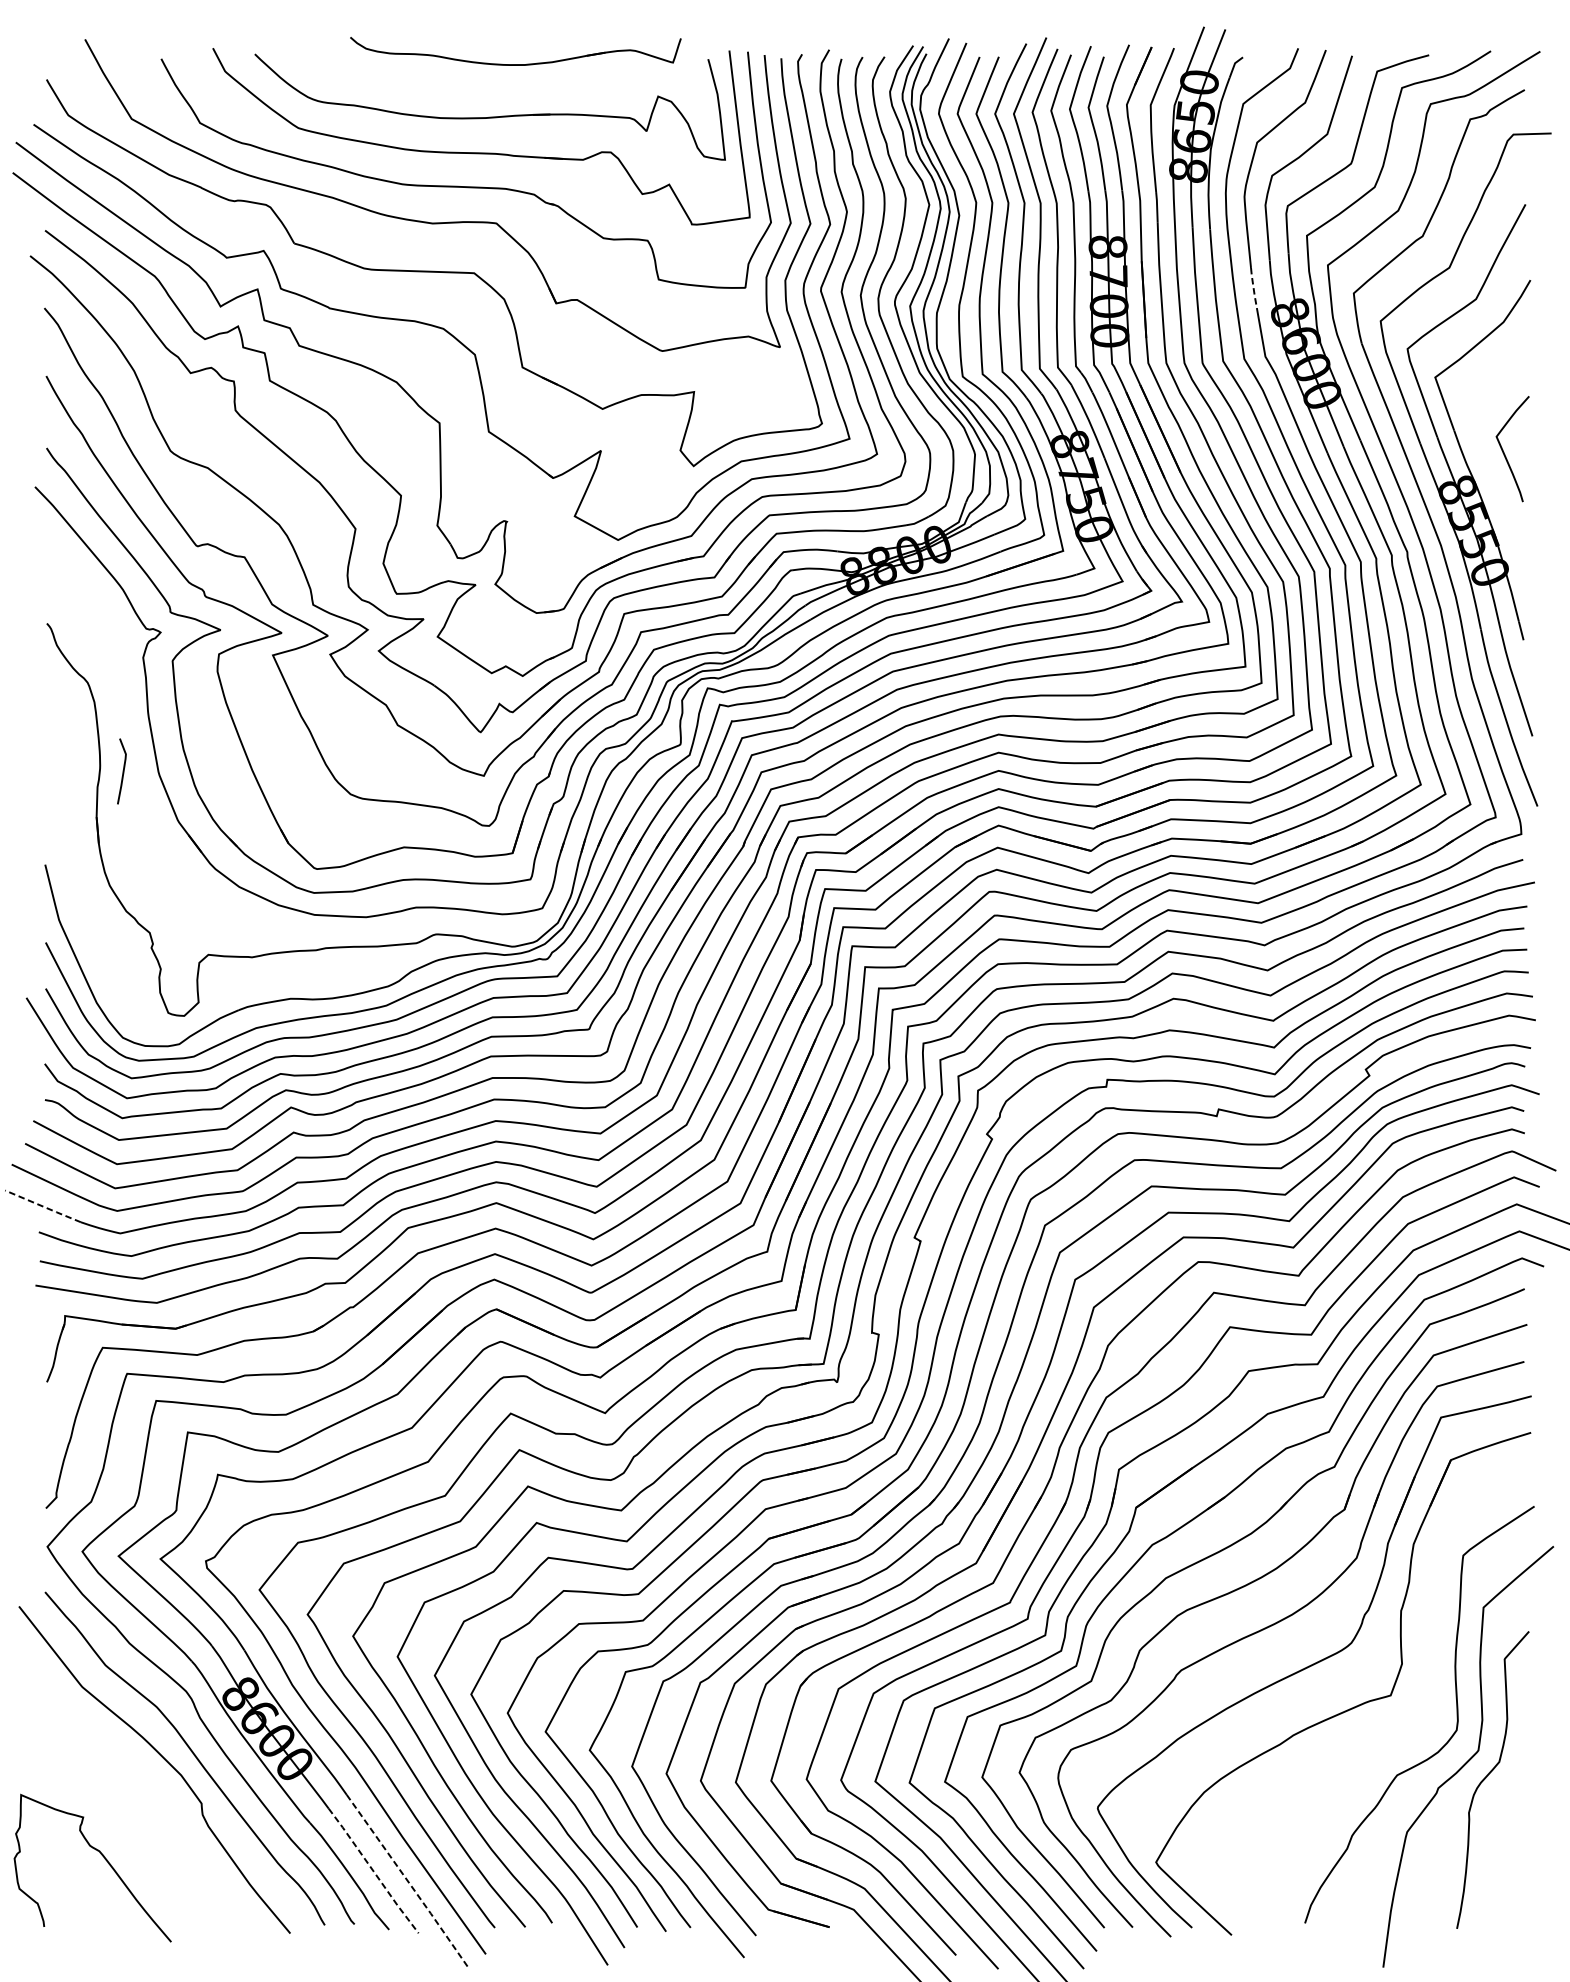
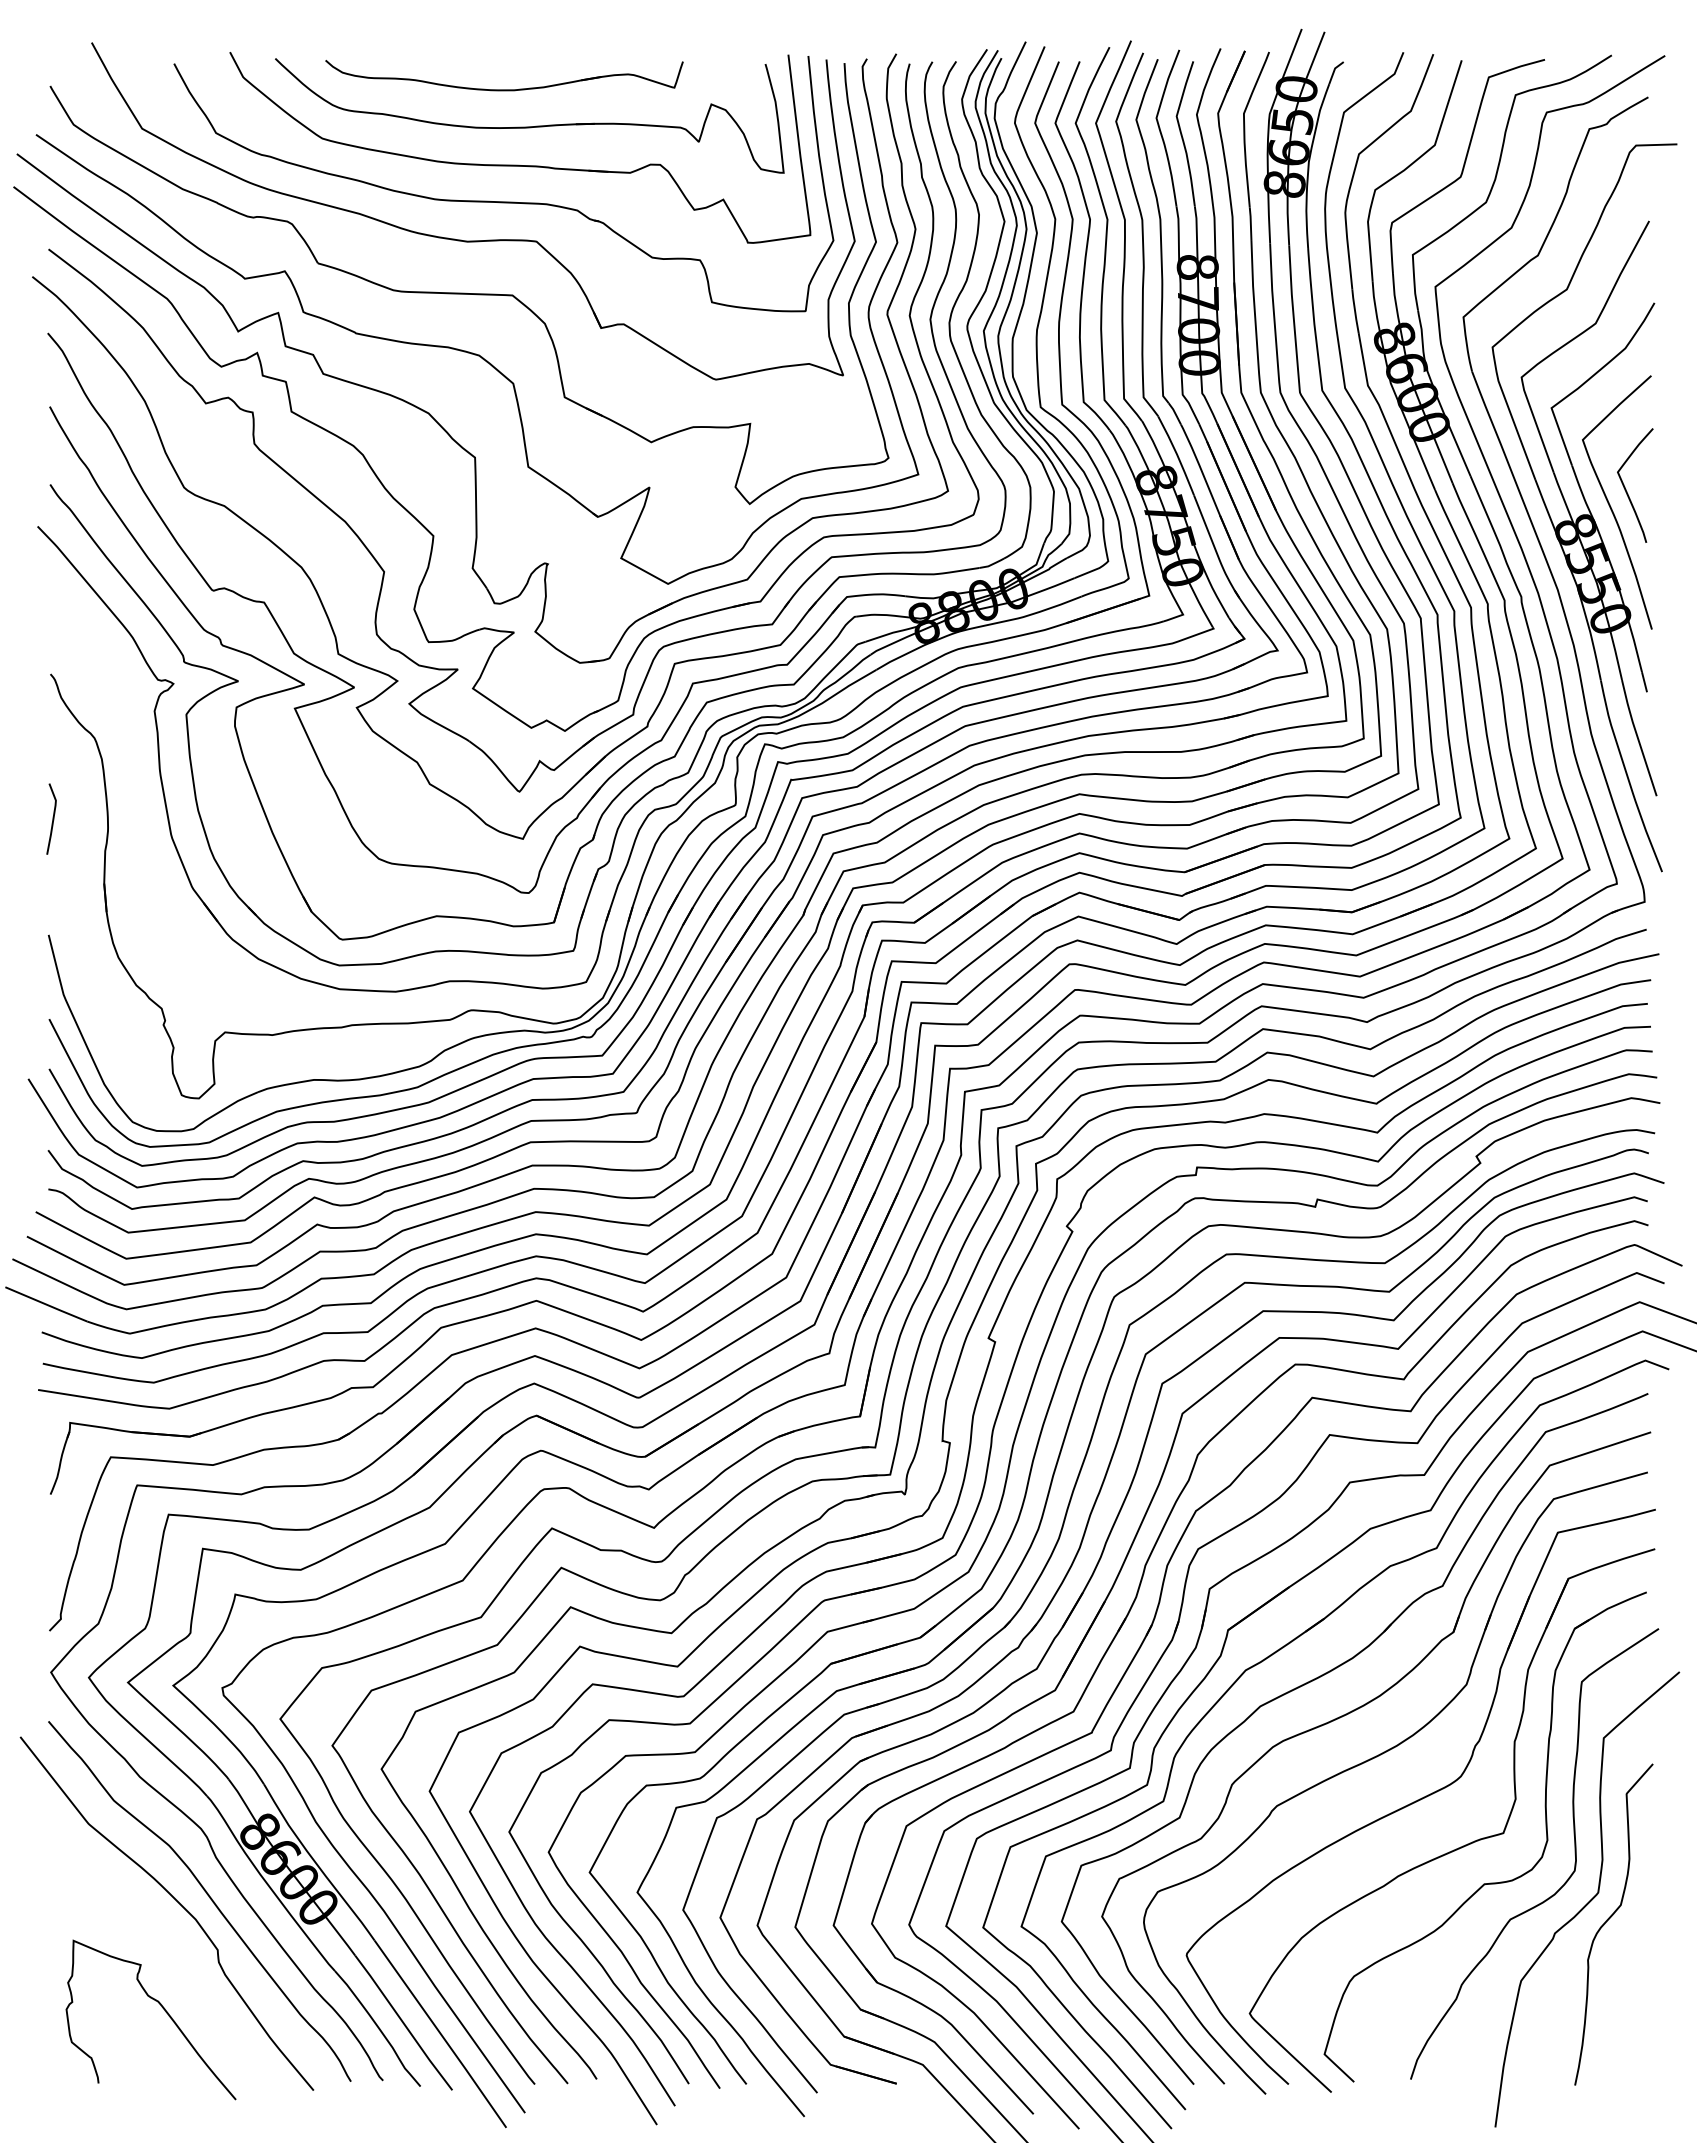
part: (515, 64) -> (504, 89), moved
line: (1253, 288) -> (1355, 311), dashed -> solid
curve: (1490, 468) -> (1611, 506), added
line: (122, 770) -> (52, 818), moved
line: (43, 1206) -> (46, 1304), dashed -> solid
part: (1377, 1741) -> (1489, 1882), added
curve: (102, 1856) -> (161, 2007), moved
line: (373, 1871) -> (403, 2023), dashed -> solid
line: (408, 1881) -> (441, 2034), dashed -> solid

